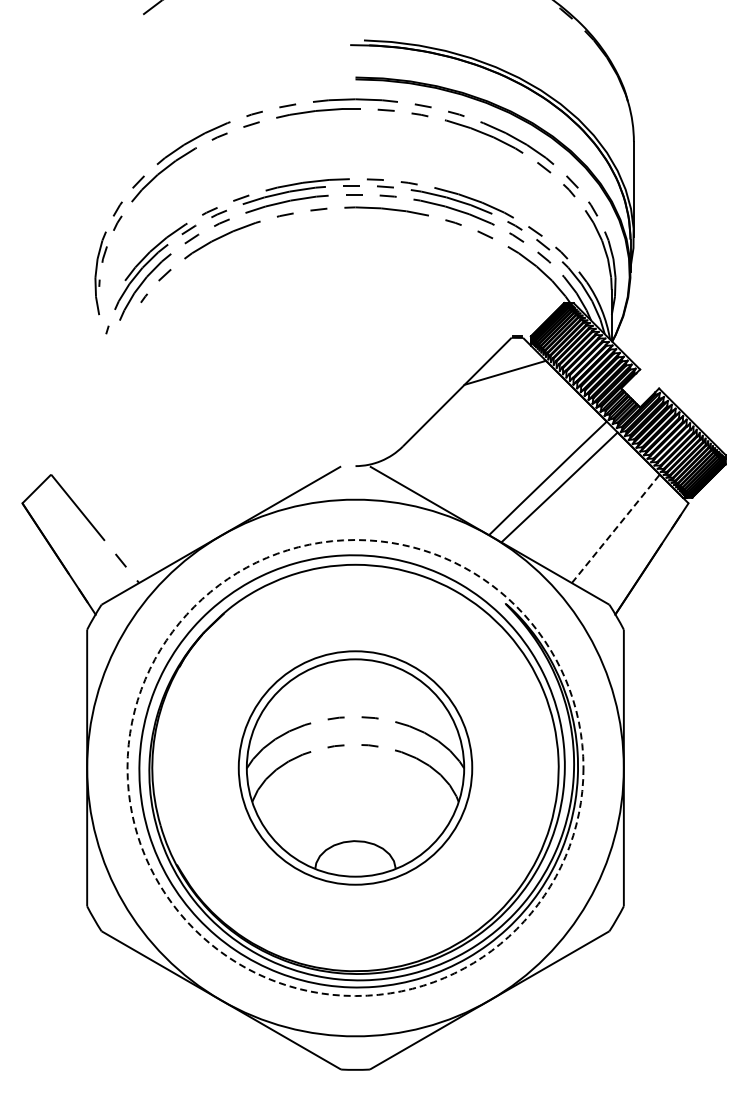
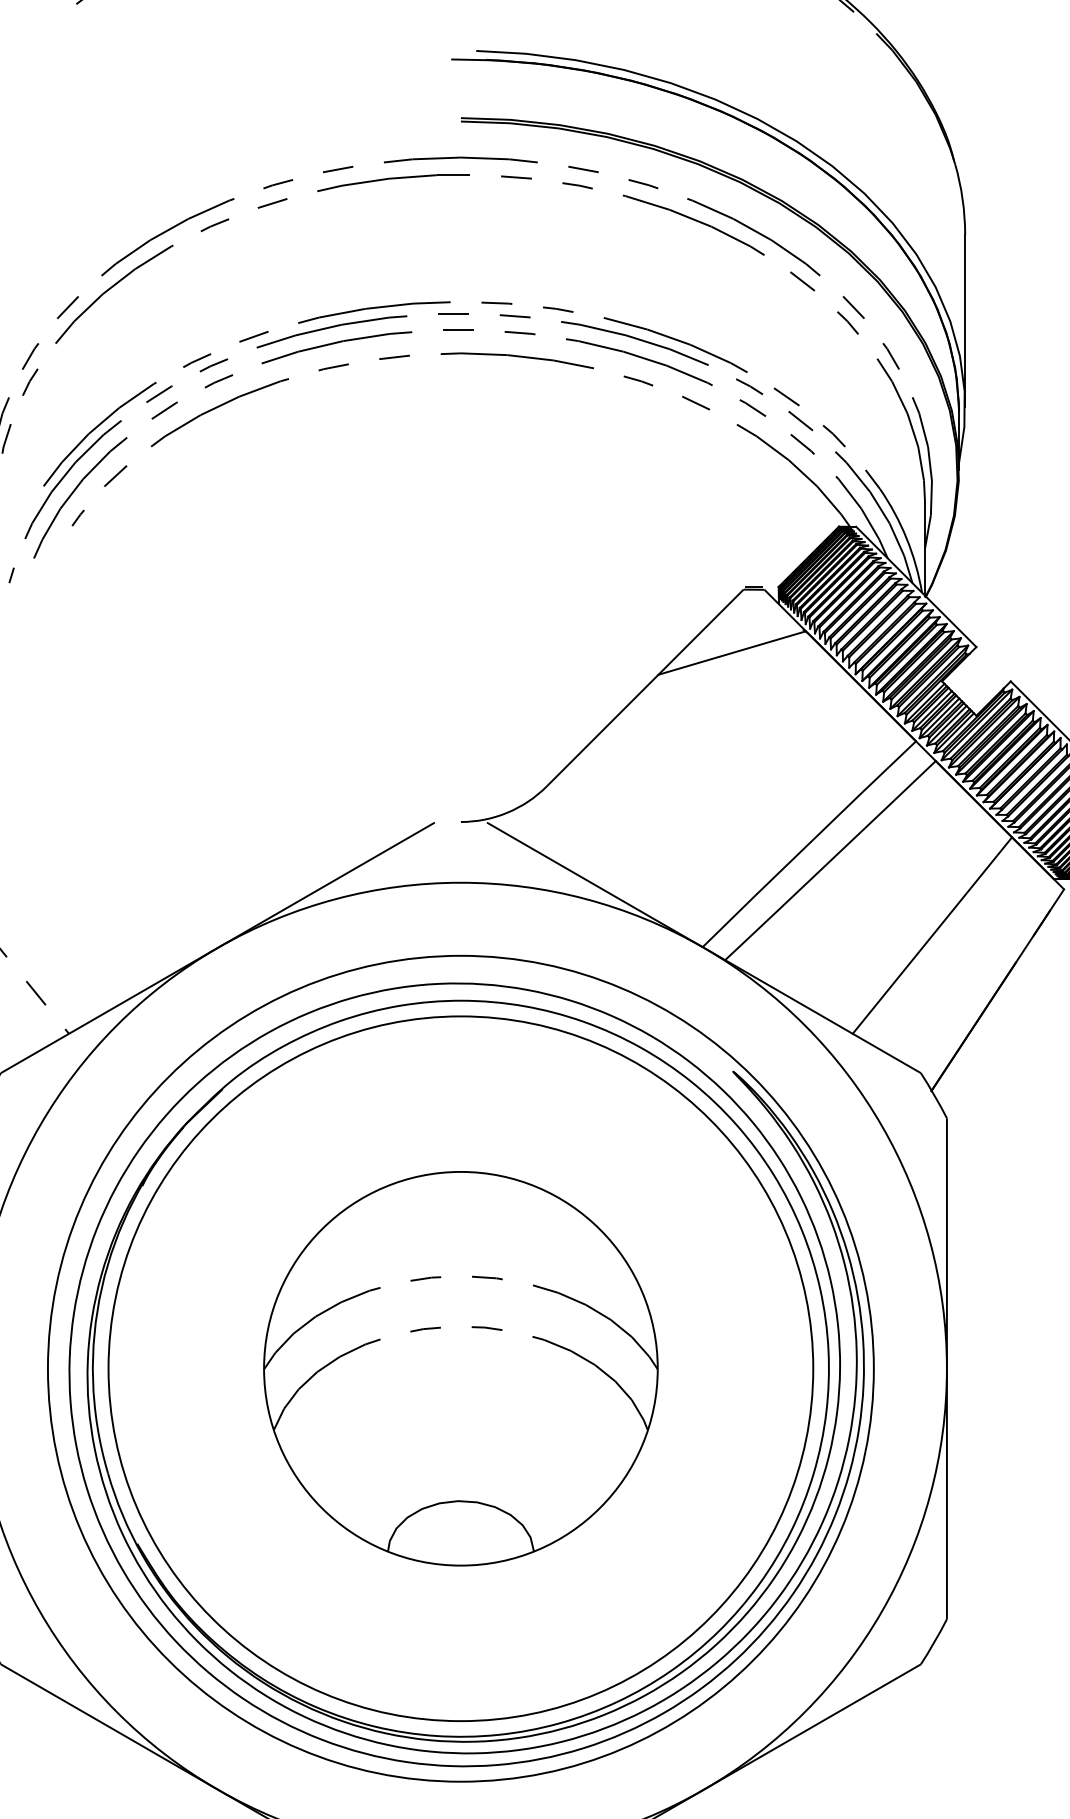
line: (615, 528) -> (931, 934), dashed -> solid
circle: (355, 767) -> (460, 1367), size x1.67
circle: (355, 768) -> (460, 1369), dashed -> solid

